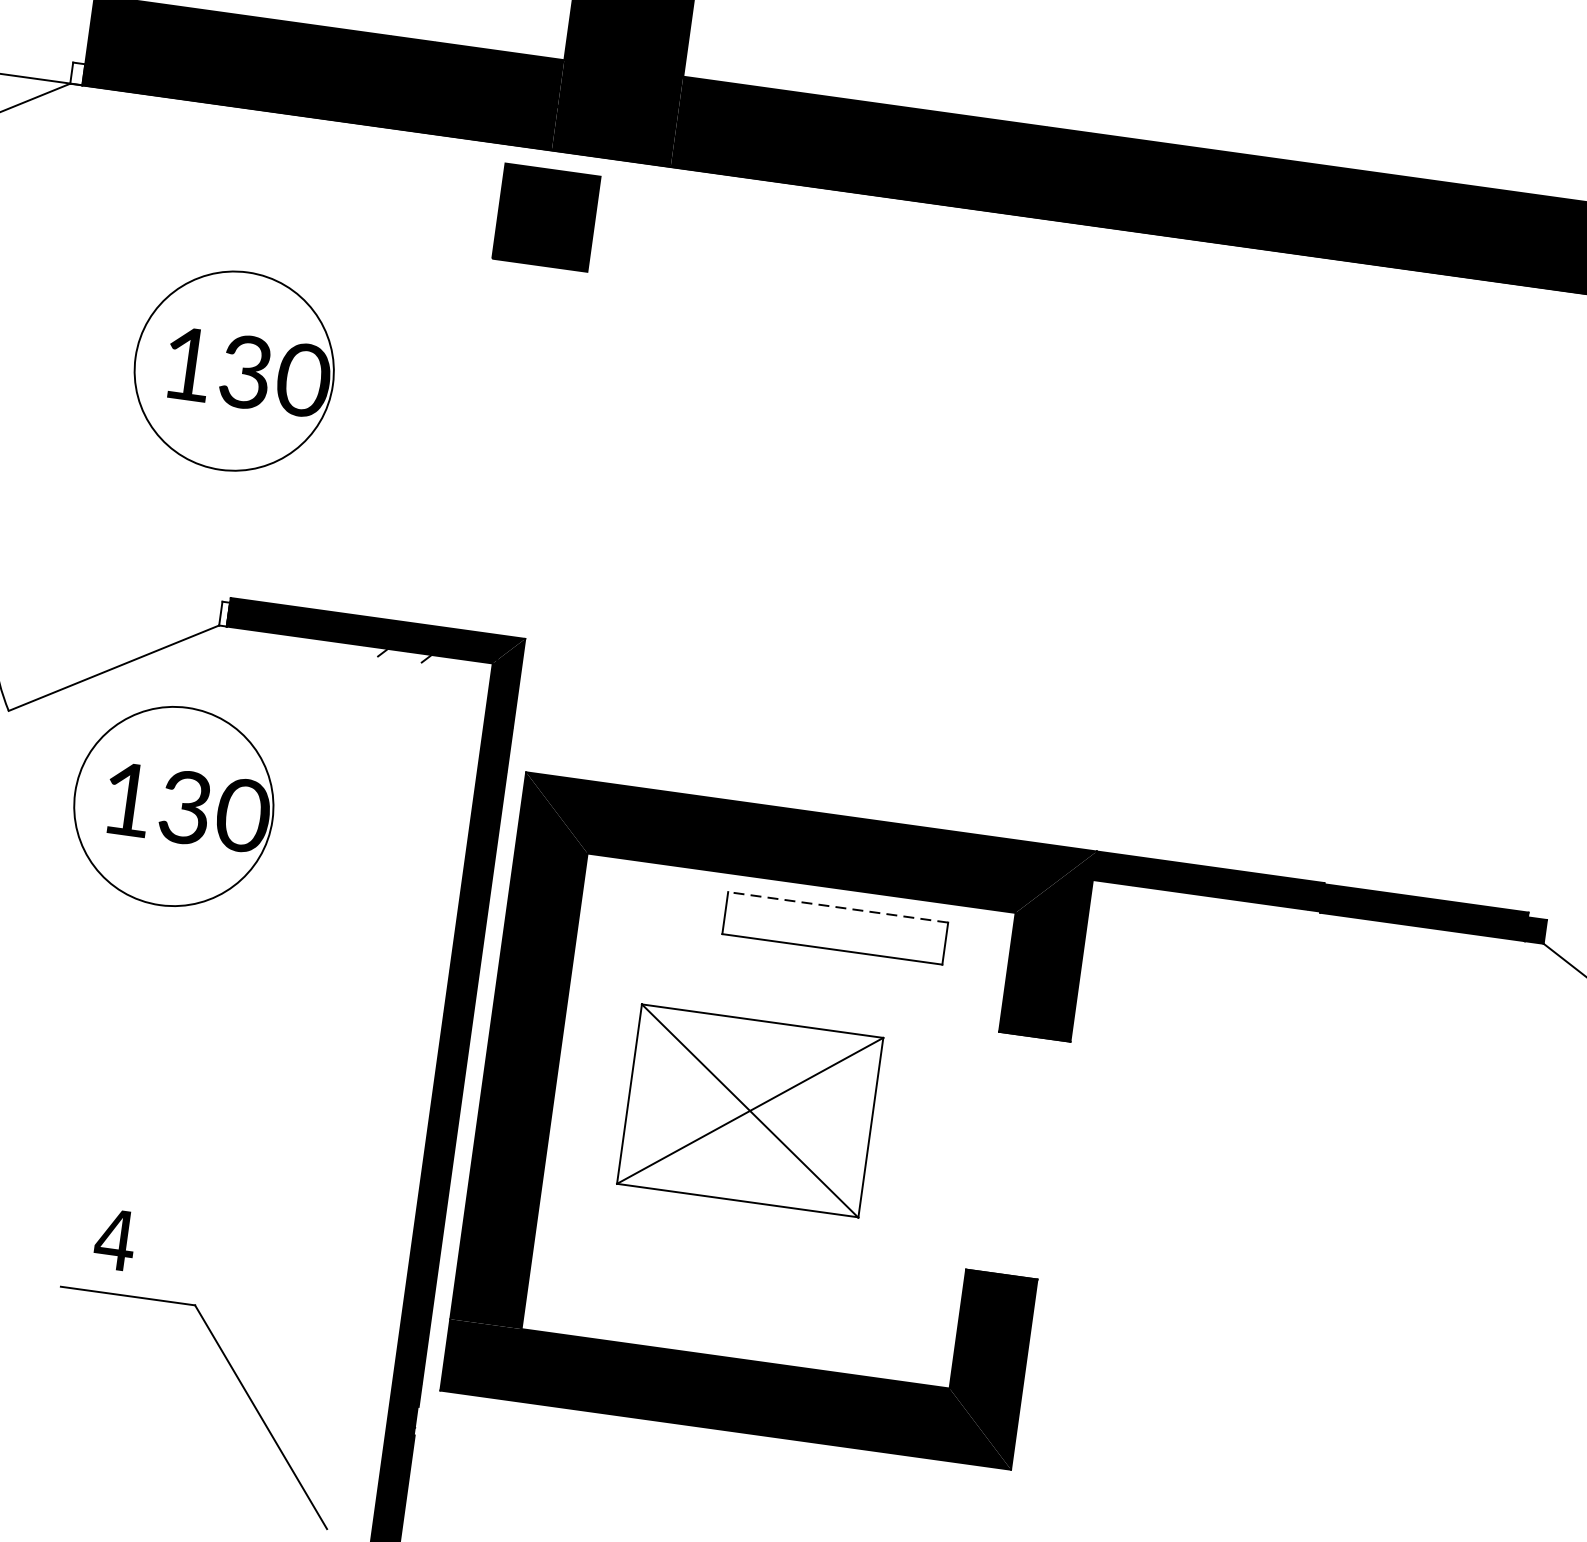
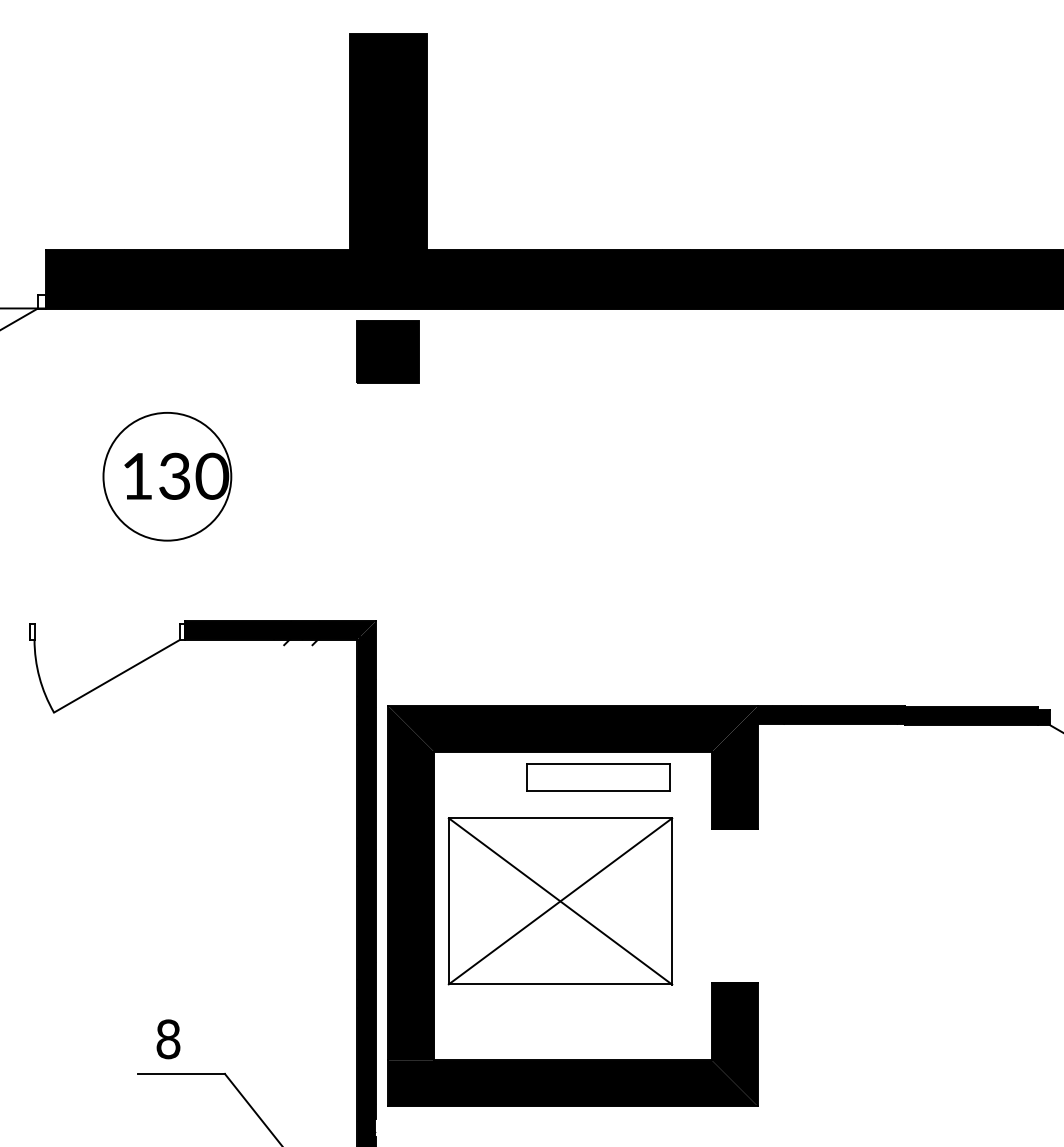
part: (545, 217) -> (387, 351), moved
part: (174, 806) -> (167, 758), removed
line: (836, 907) -> (597, 764), dashed -> solid
part: (750, 1111) -> (560, 901), size x1.43
text: (113, 1239) -> (167, 1039), 4 -> 8

